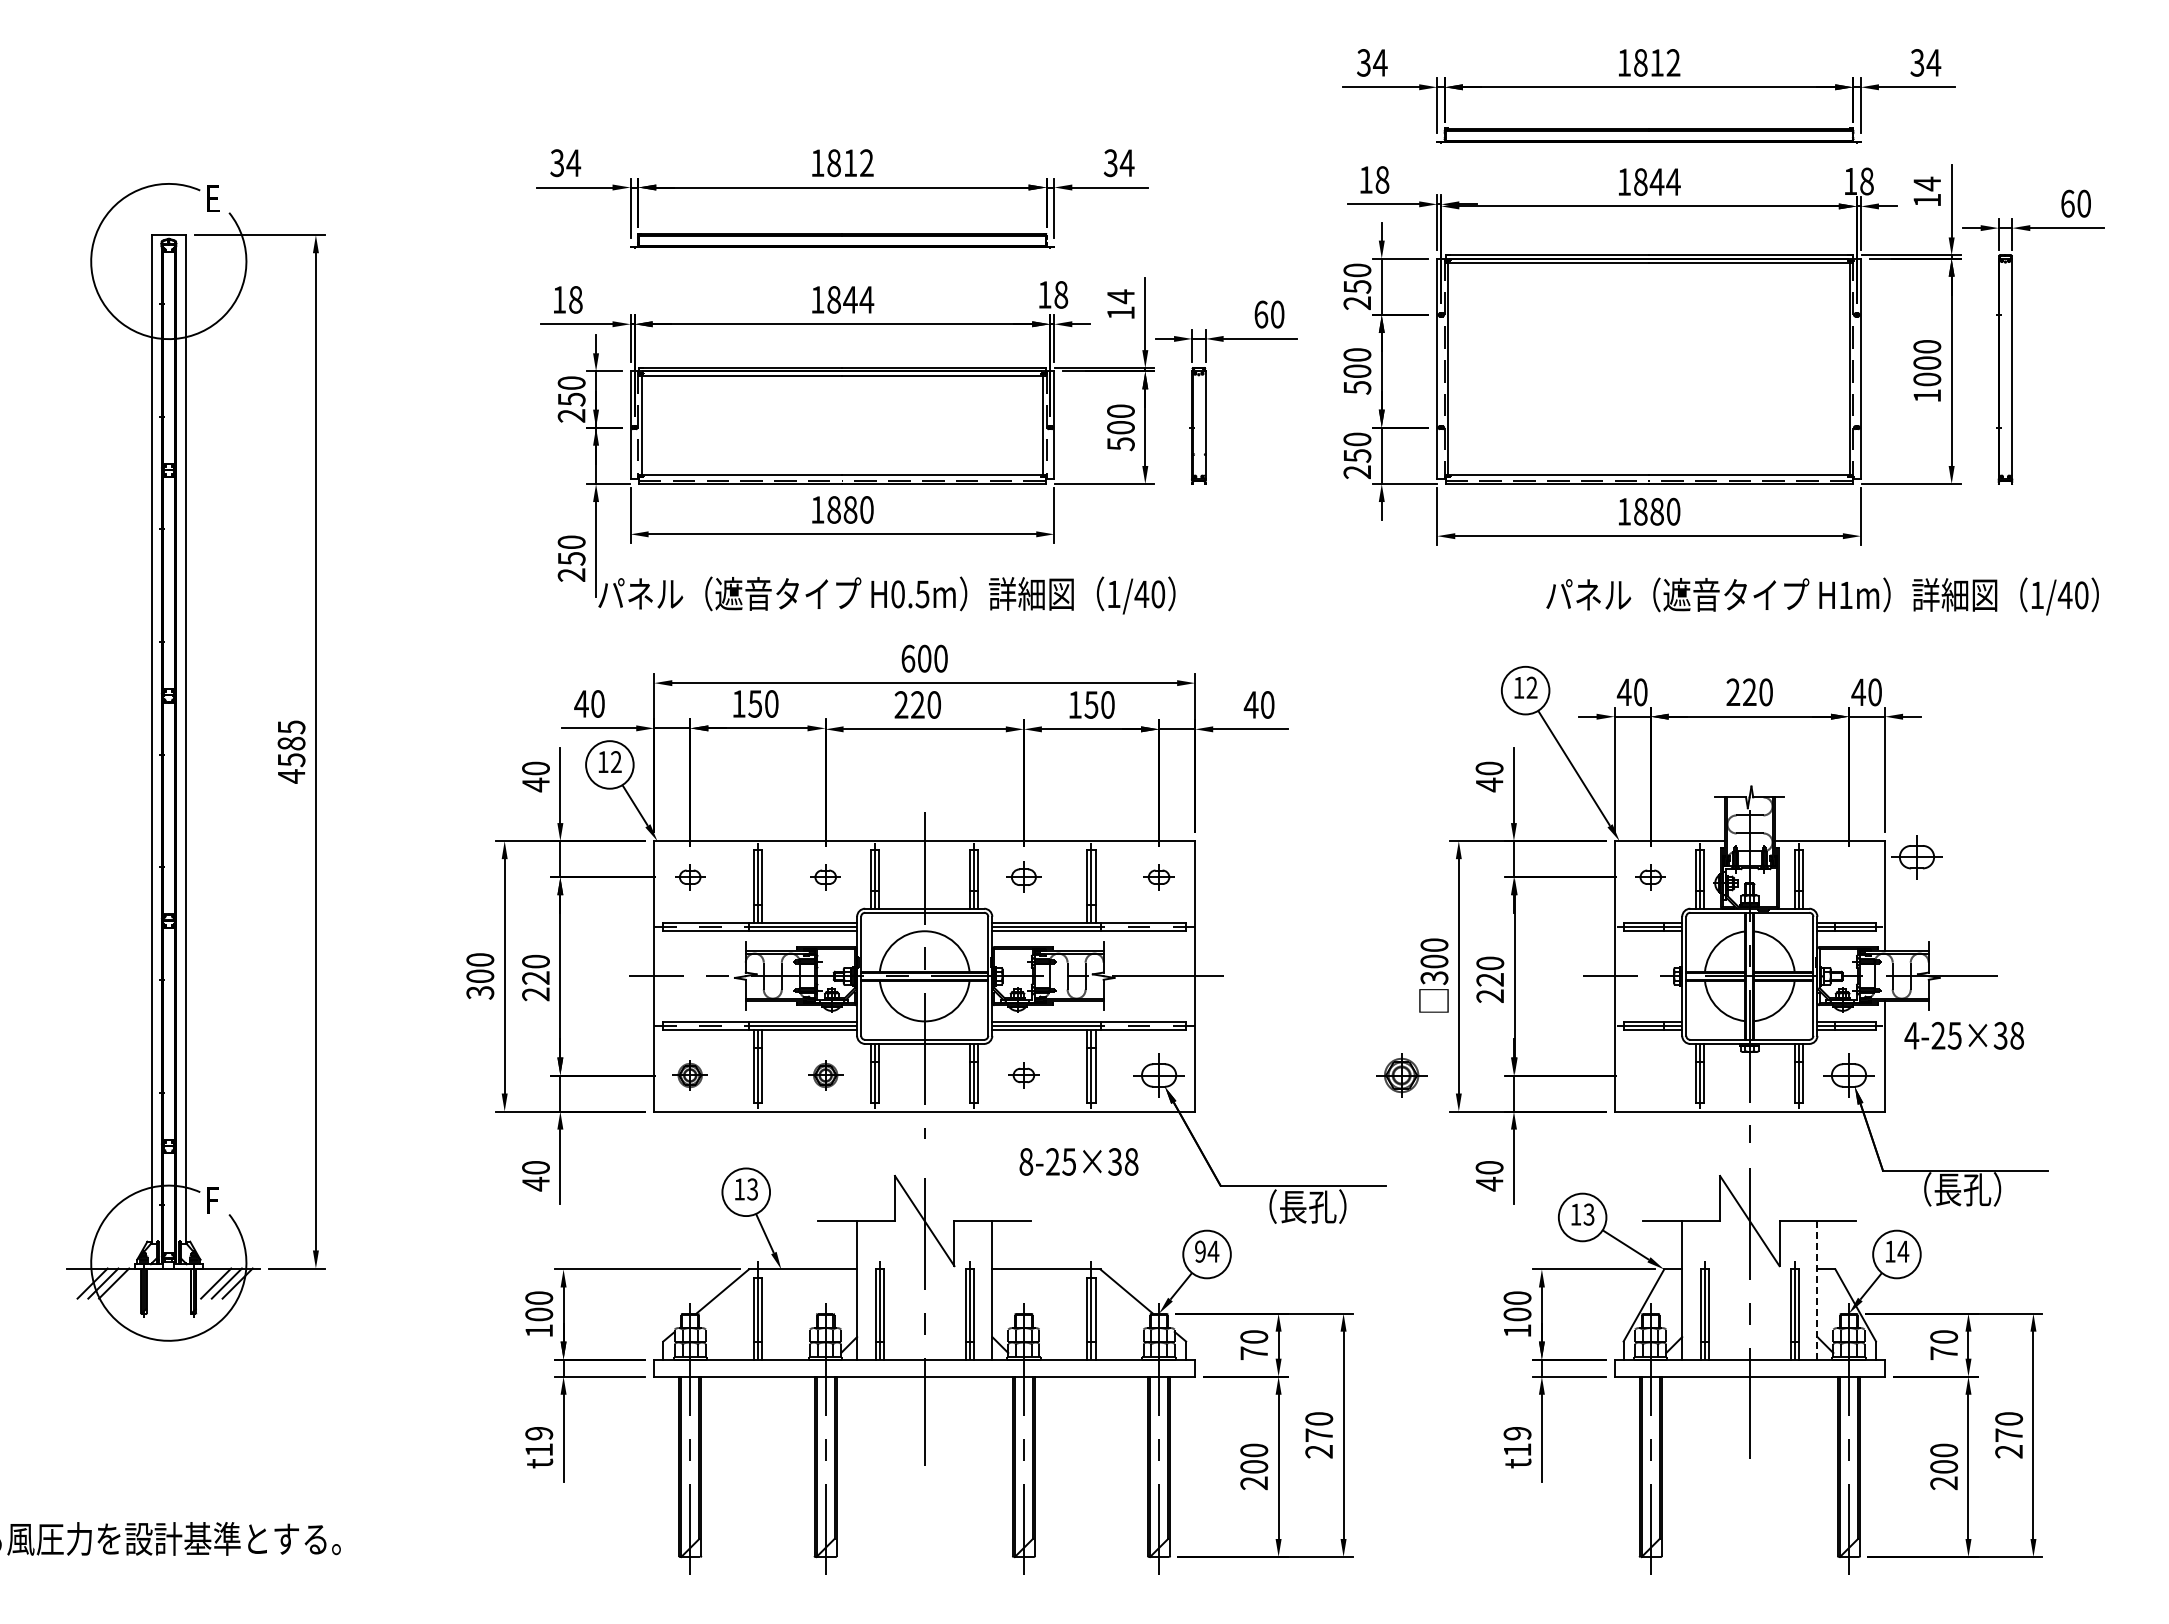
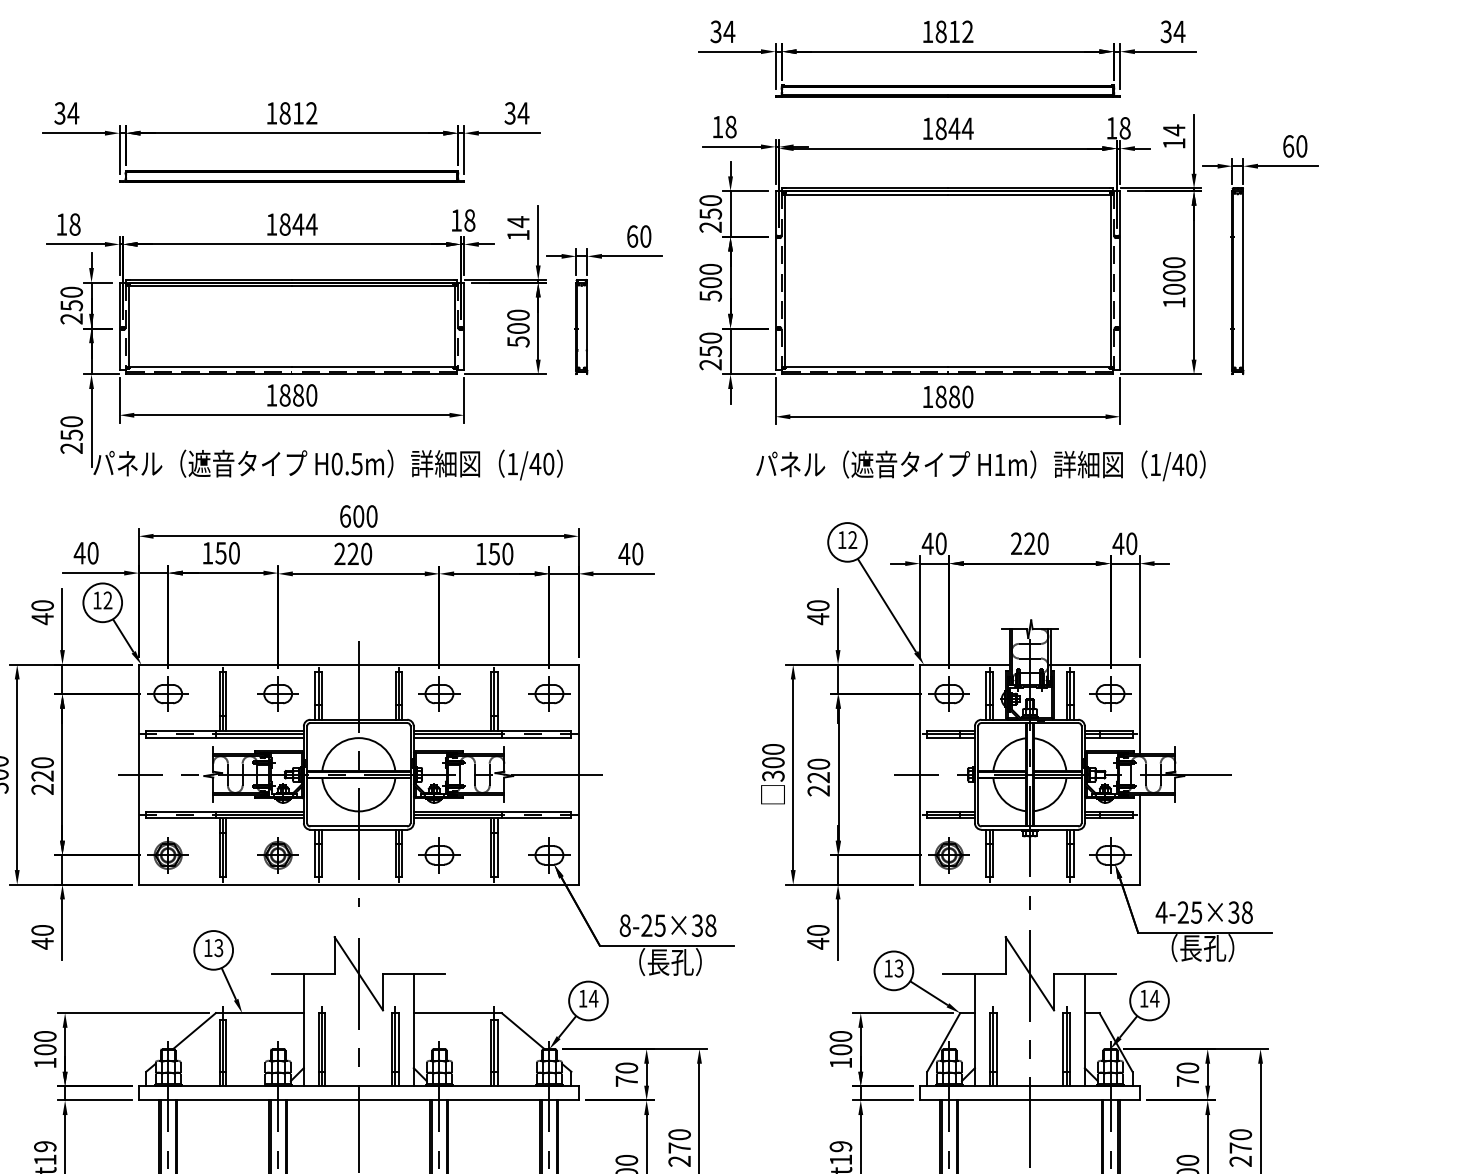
text: (1822, 596) -> (980, 465), moved
part: (1916, 857) -> (1110, 694), moved
part: (689, 877) -> (167, 694), size x1.67
part: (825, 877) -> (278, 694), size x1.67
part: (1023, 877) -> (439, 694), size x1.43
part: (1158, 877) -> (548, 694), size x1.67
part: (1650, 877) -> (949, 694), size x1.67
text: (1963, 1035) -> (1203, 912), moved
part: (689, 1075) -> (167, 855), size x1.43
part: (825, 1075) -> (278, 855), size x1.43
part: (1023, 1075) -> (439, 855), size x1.67
part: (1401, 1075) -> (949, 855), moved
text: (1078, 1161) -> (667, 925), moved
text: (1200, 1251) -> (583, 998), 94 -> 14
line: (1817, 1290) -> (1084, 1030), dashed -> solid

